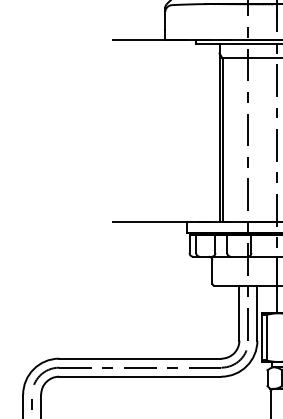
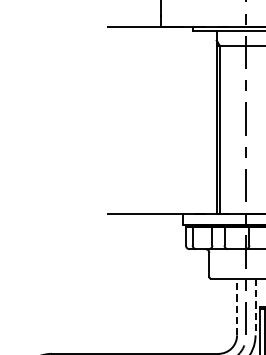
line: (239, 313) -> (237, 307), solid -> dashed
line: (257, 313) -> (255, 307), solid -> dashed

